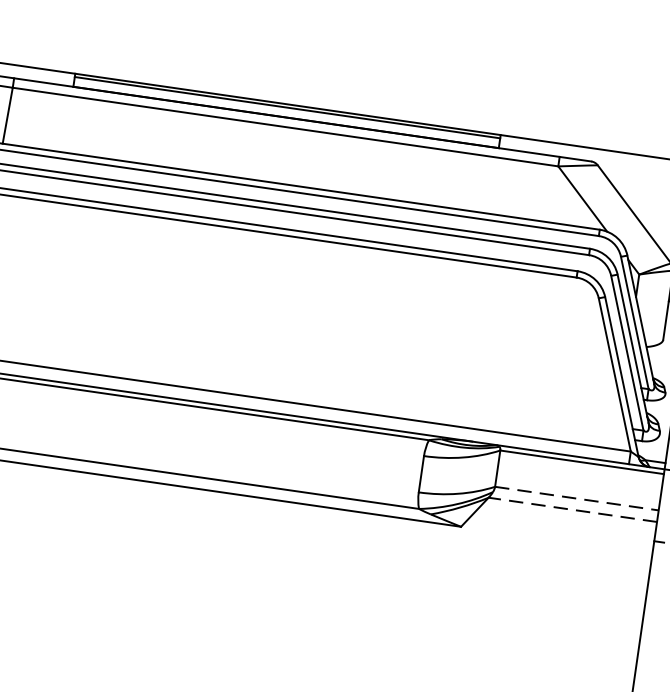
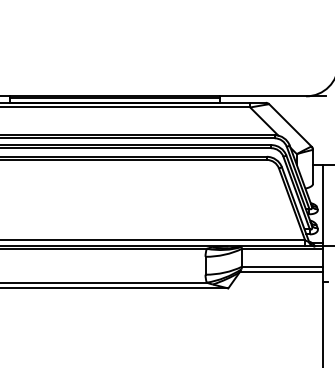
line: (577, 498) -> (282, 266), dashed -> solid
line: (573, 510) -> (281, 272), dashed -> solid

